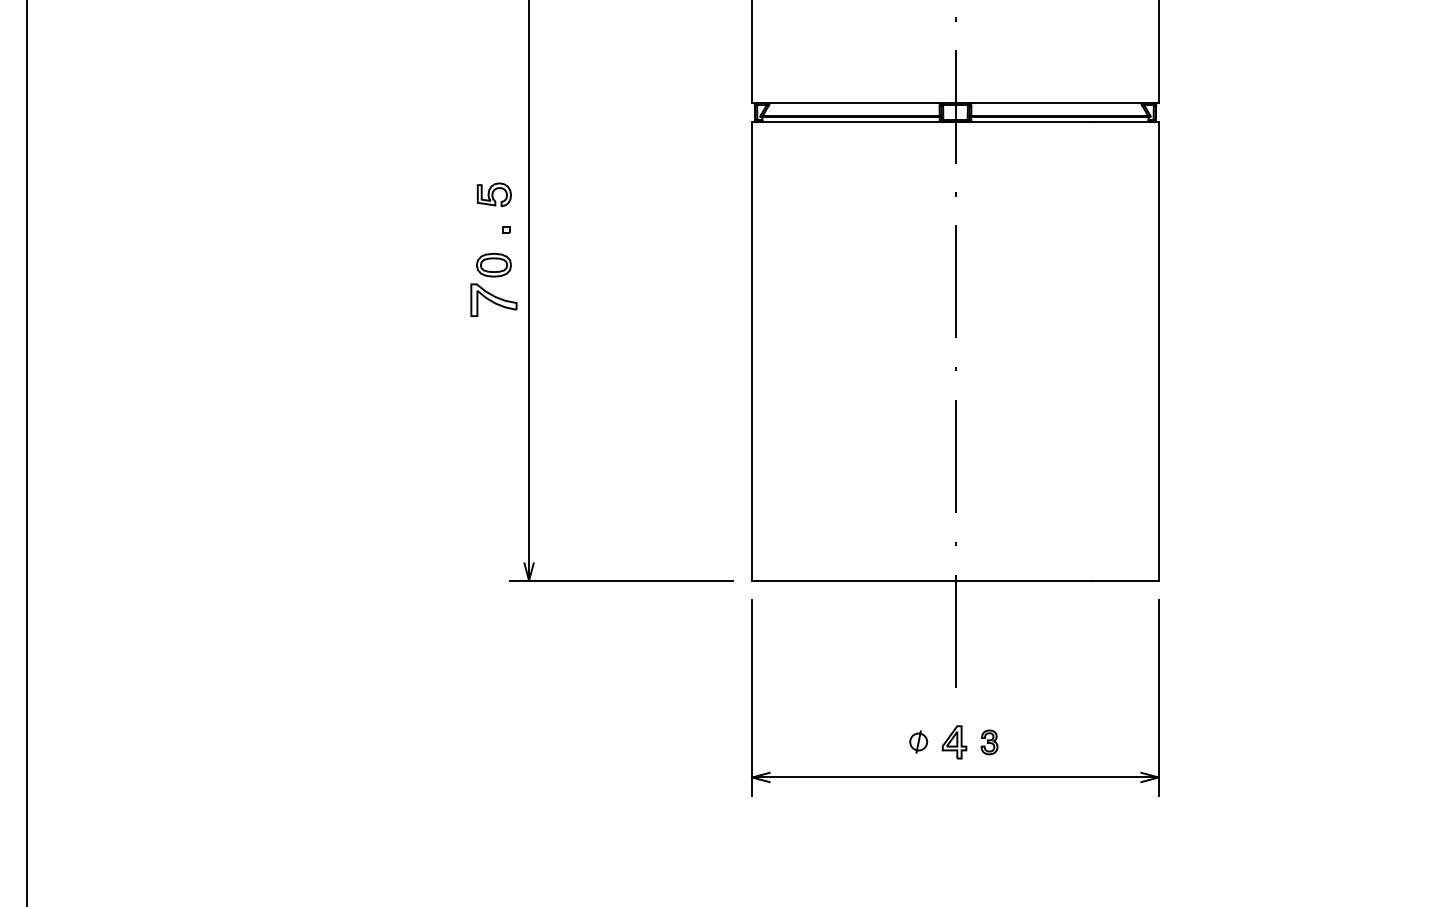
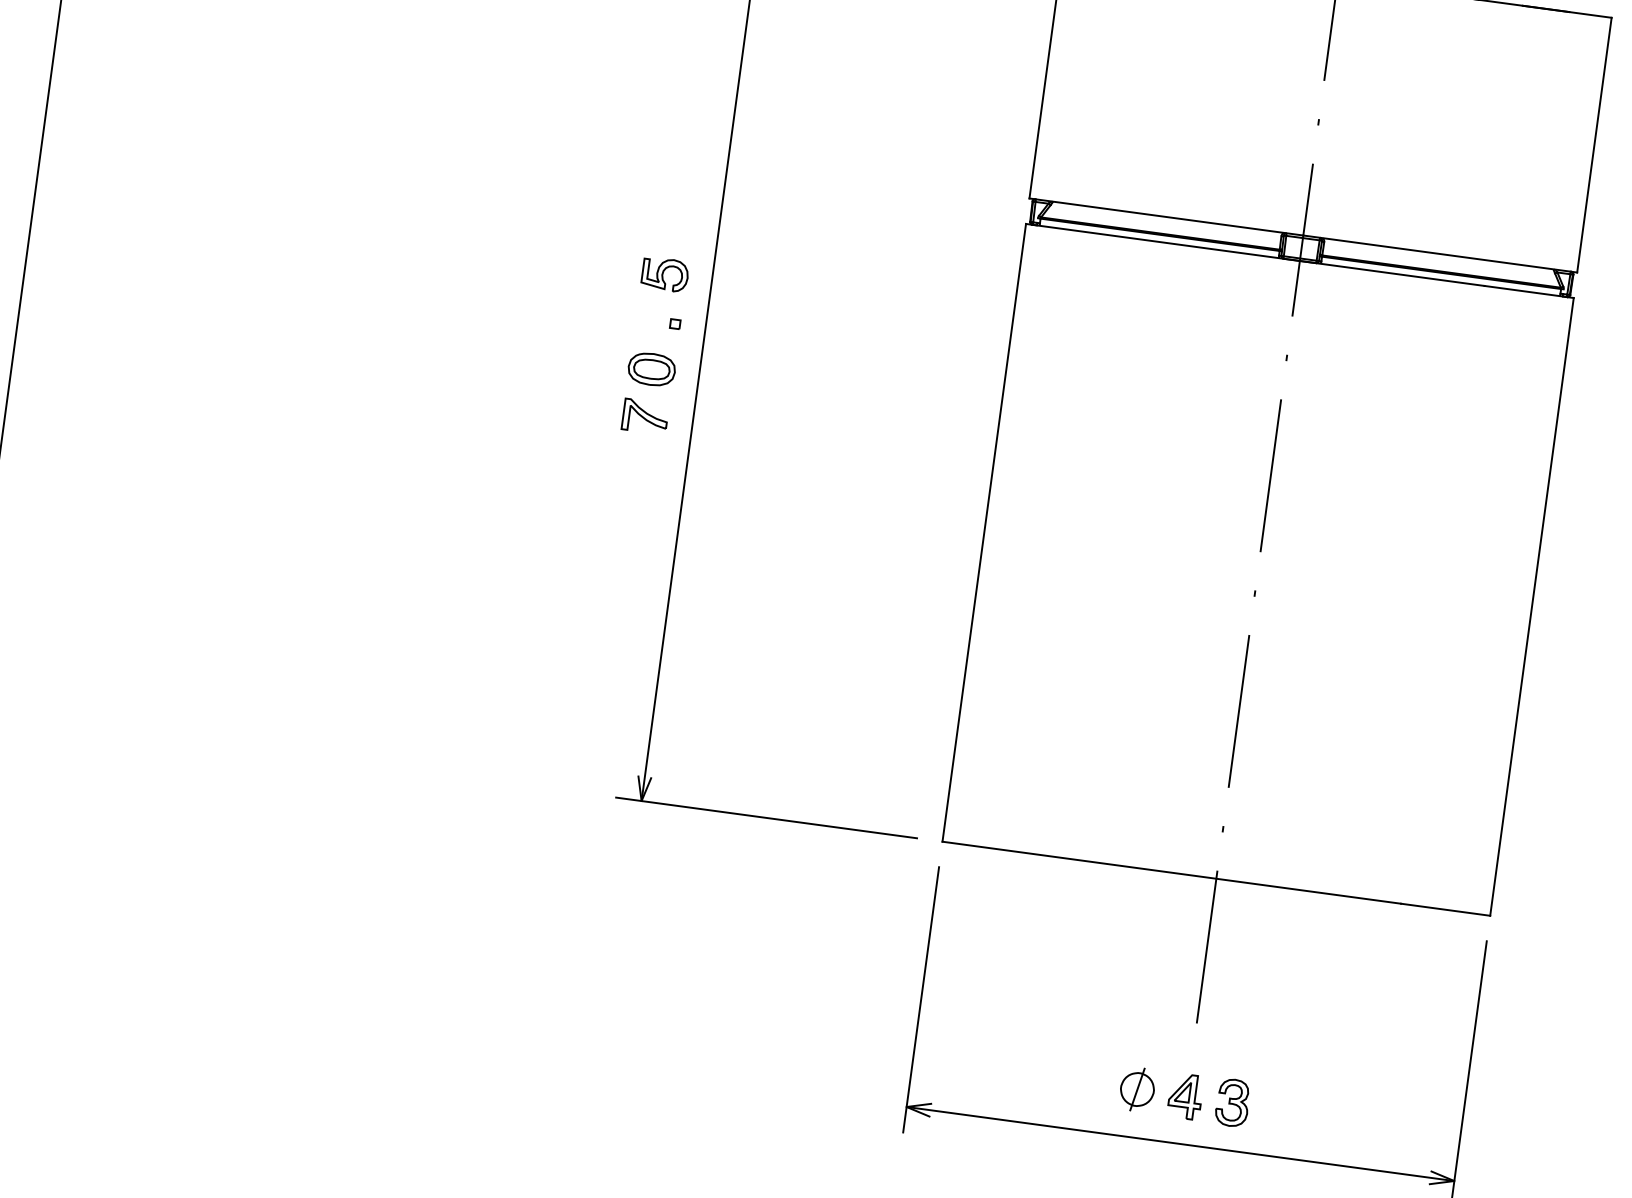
part: (493, 300) -> (644, 416), size x0.71
part: (918, 741) -> (1137, 1088), size x1.43
part: (989, 742) -> (1232, 1103), size x1.43

